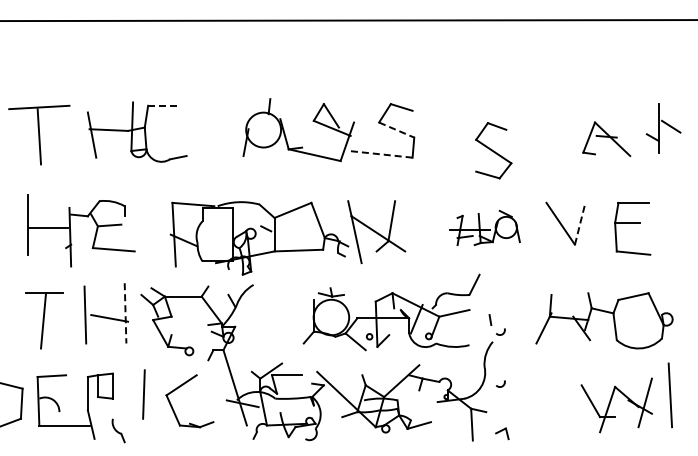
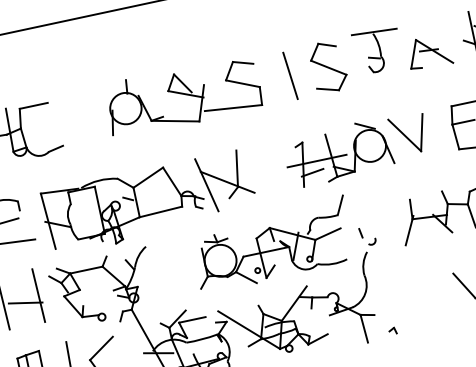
line: (164, 105) -> (34, 105), dashed -> solid
part: (551, 125) -> (378, 50), added
line: (397, 130) -> (243, 83), dashed -> solid
line: (449, 132) -> (289, 75), added
part: (493, 150) -> (328, 66), moved
line: (380, 154) -> (233, 108), dashed -> solid
line: (579, 224) -> (421, 132), dashed -> solid
part: (484, 227) -> (338, 153), size x1.67
part: (287, 237) -> (148, 202), moved
line: (125, 313) -> (38, 295), dashed -> solid
arc: (501, 385) -> (382, 288), removed
part: (502, 433) -> (392, 330), size x0.62

